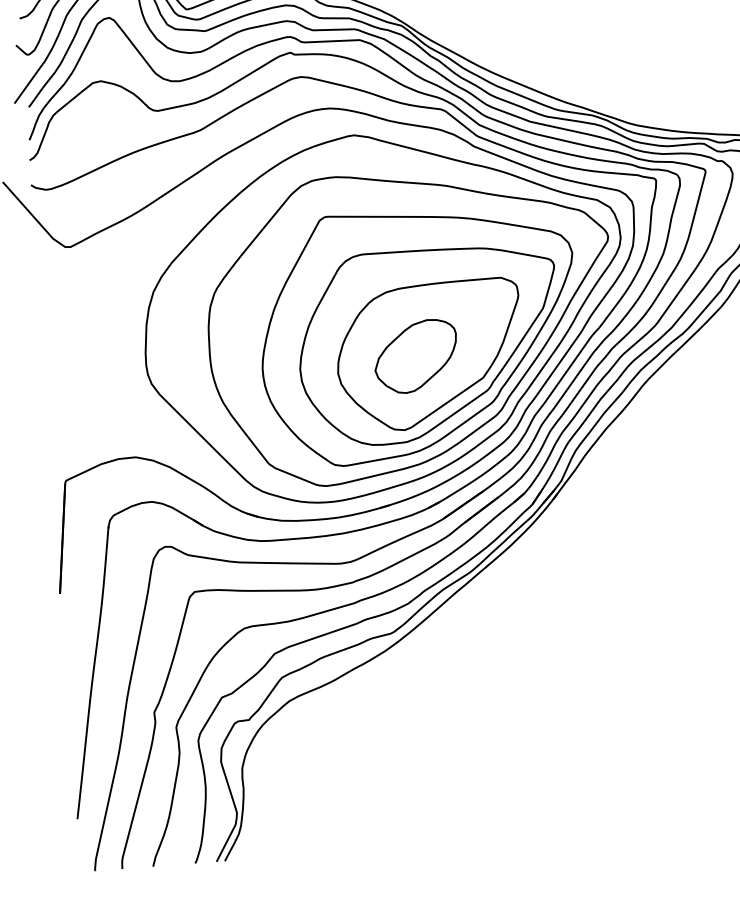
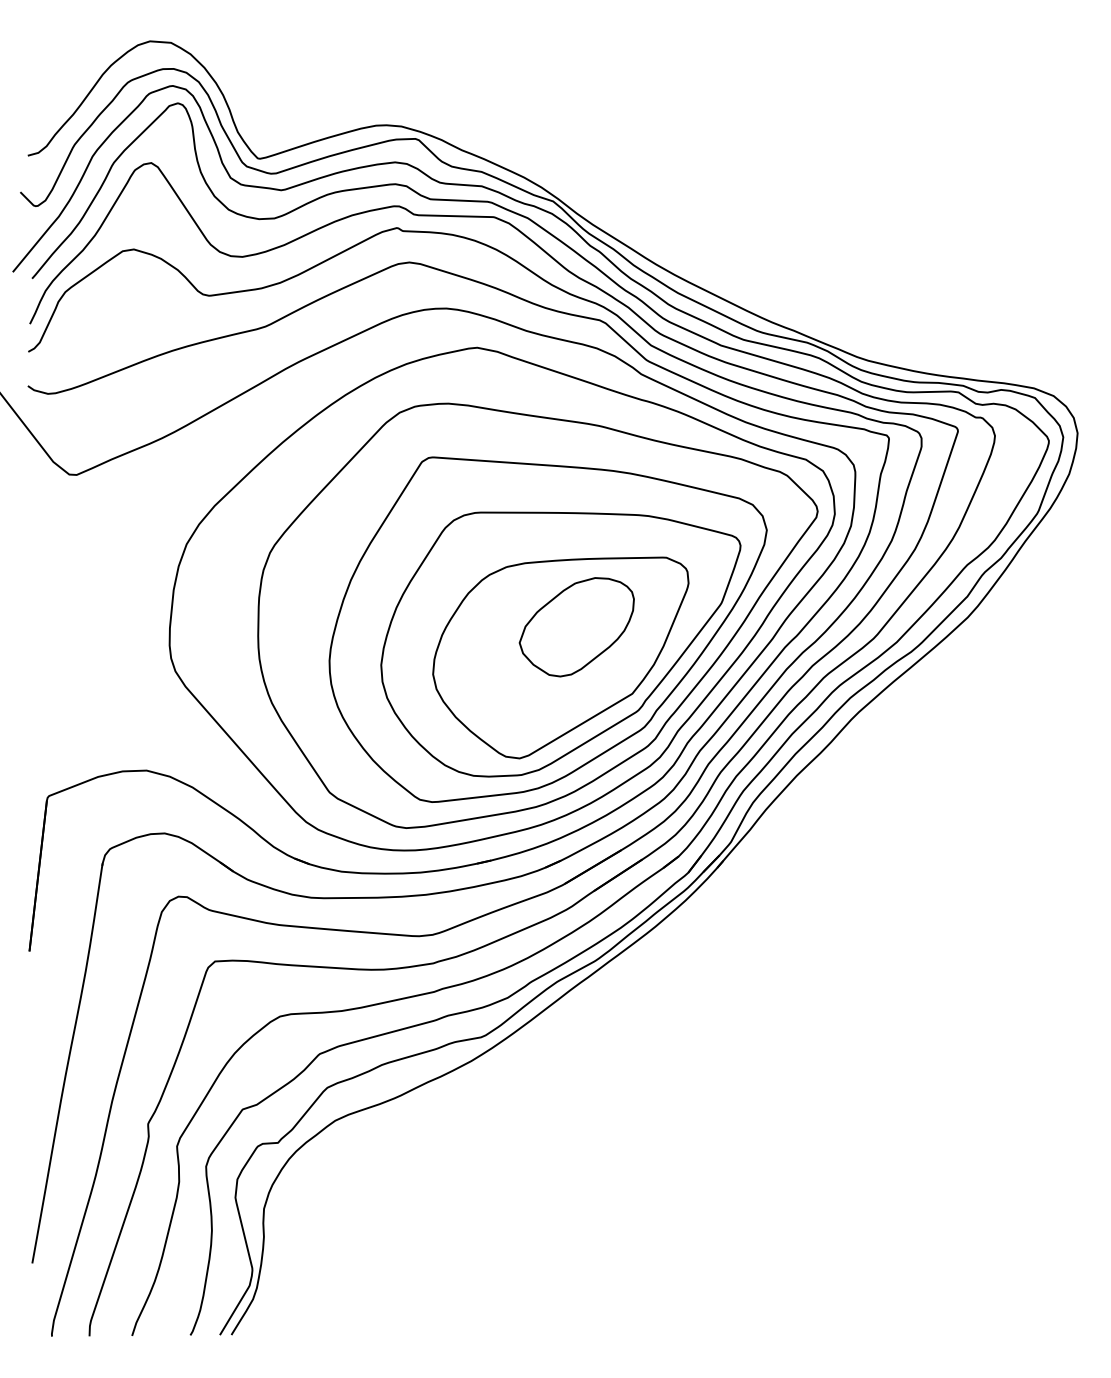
part: (415, 356) -> (576, 627), moved

